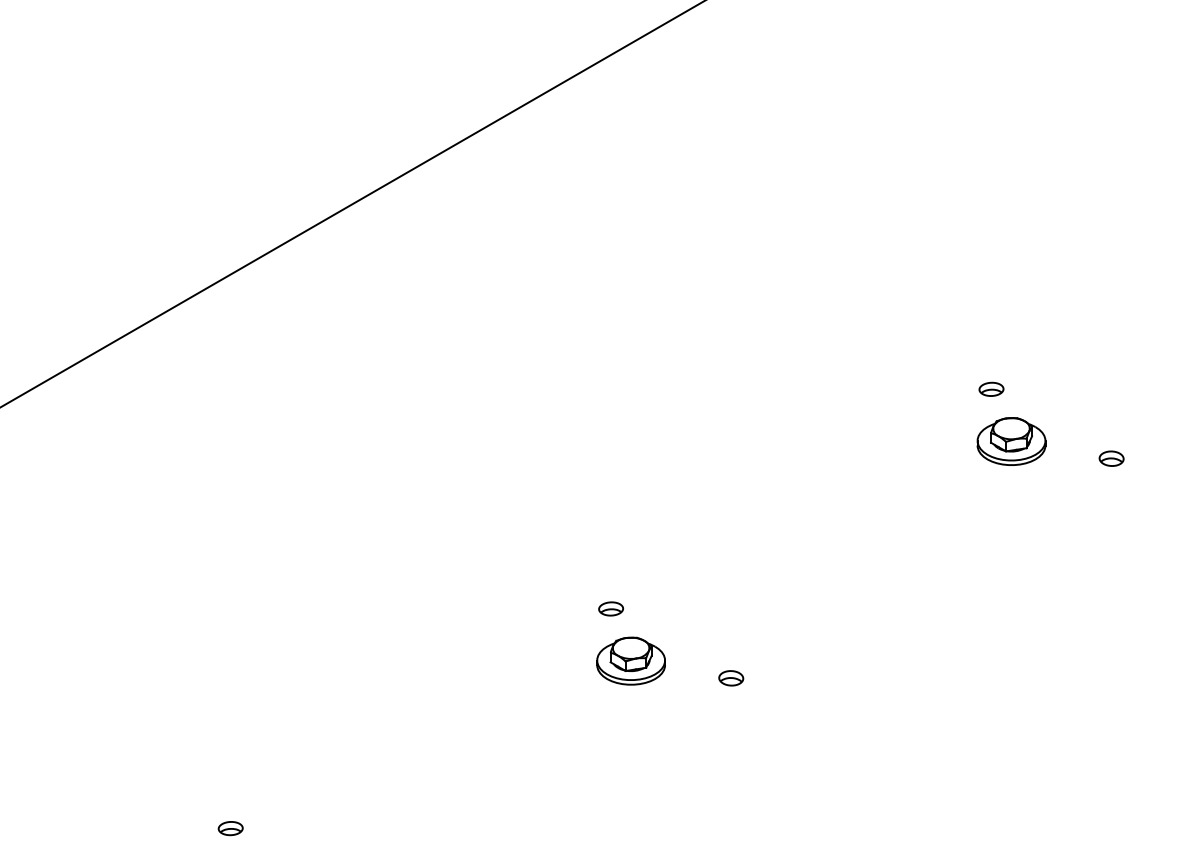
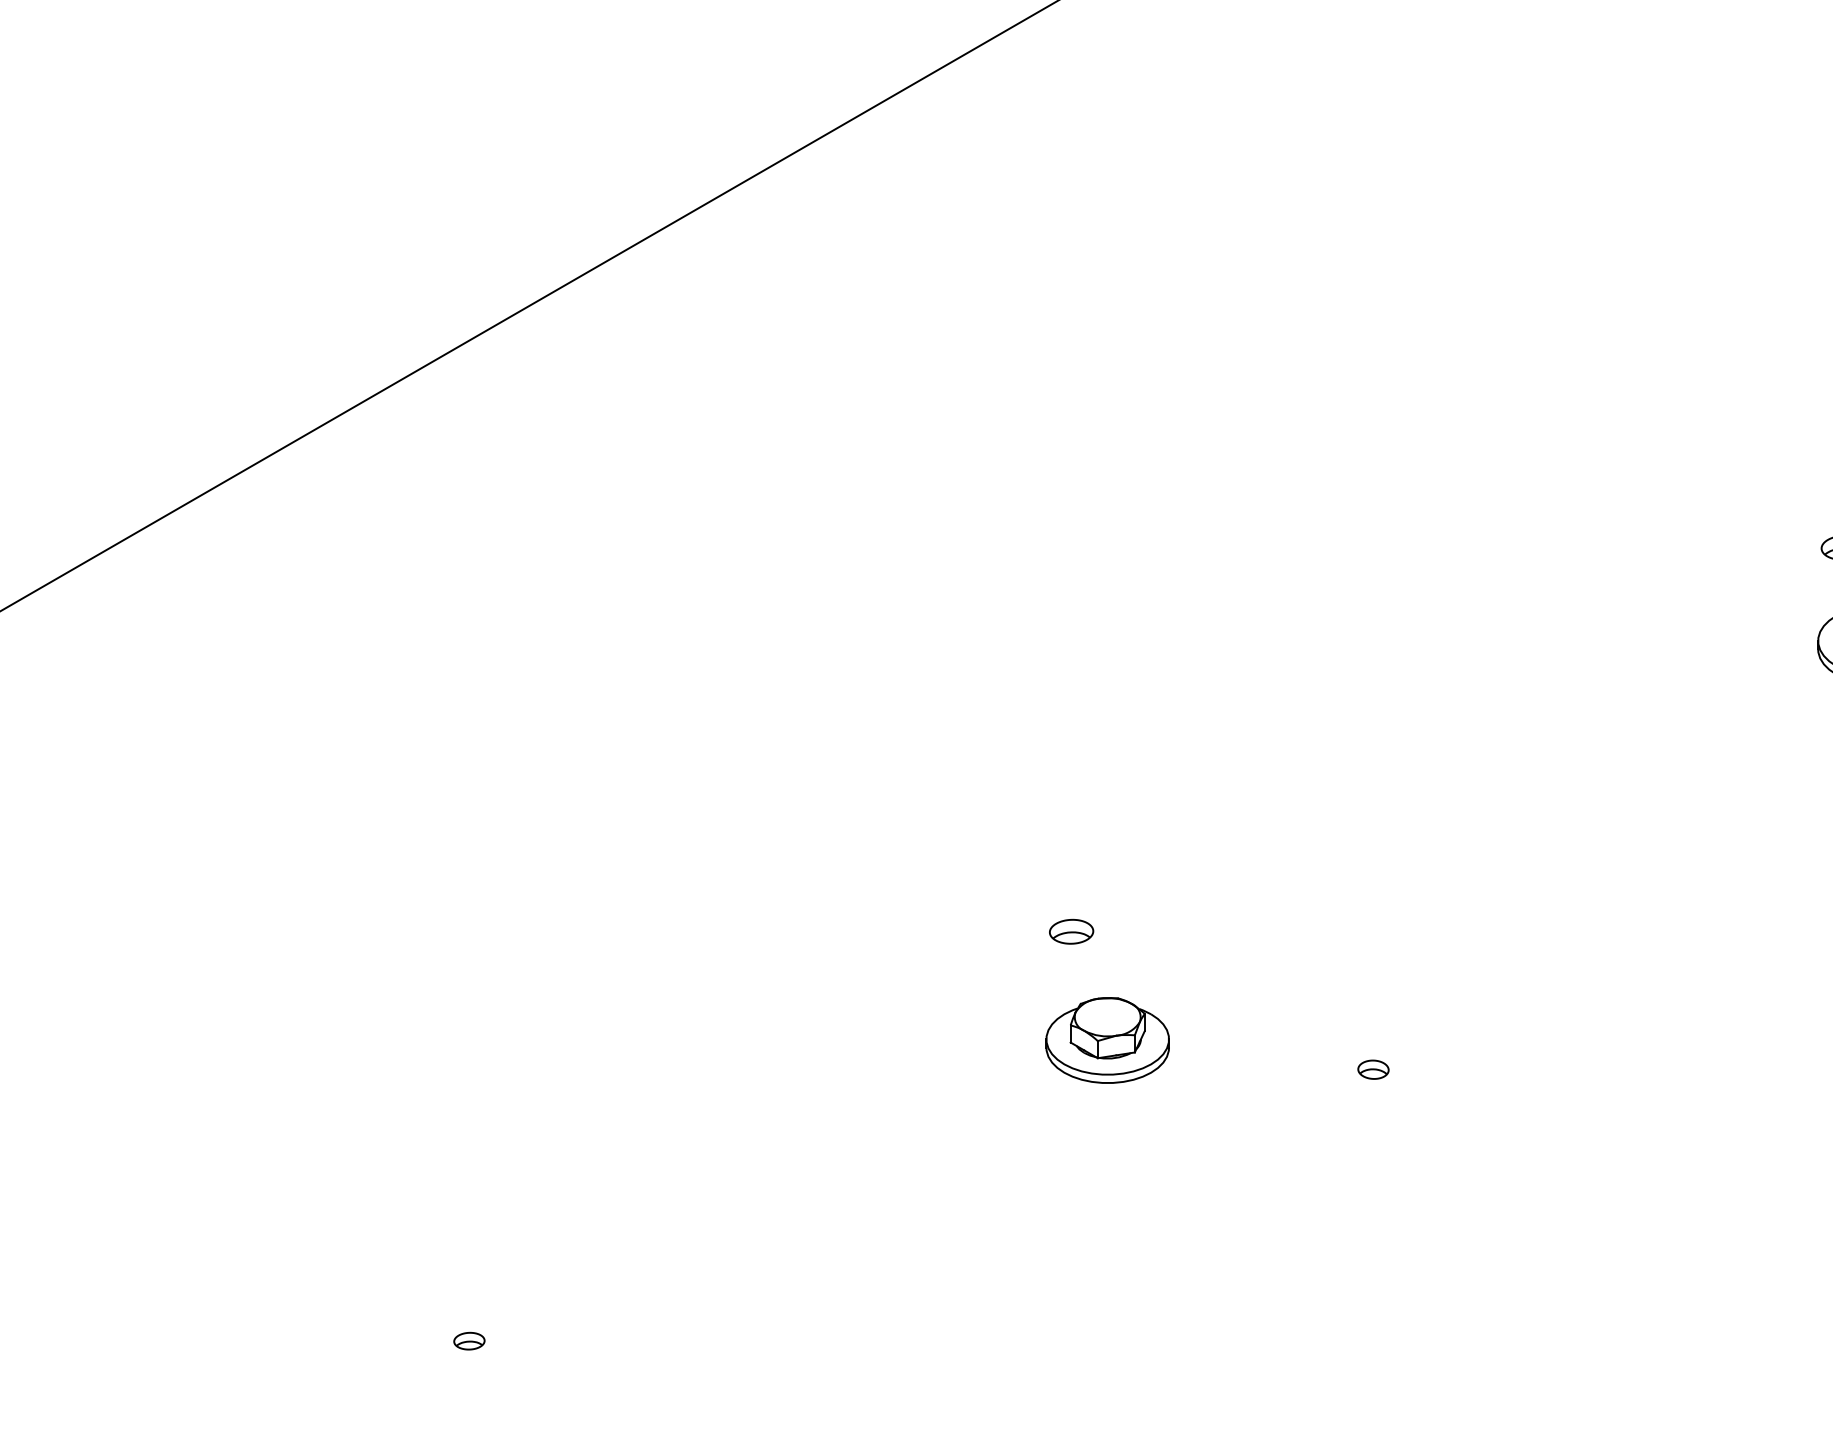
part: (610, 608) -> (1070, 930), moved
part: (630, 660) -> (1106, 1039), moved
part: (731, 678) -> (1373, 1069), size x0.7
part: (230, 828) -> (469, 1340), size x0.7

